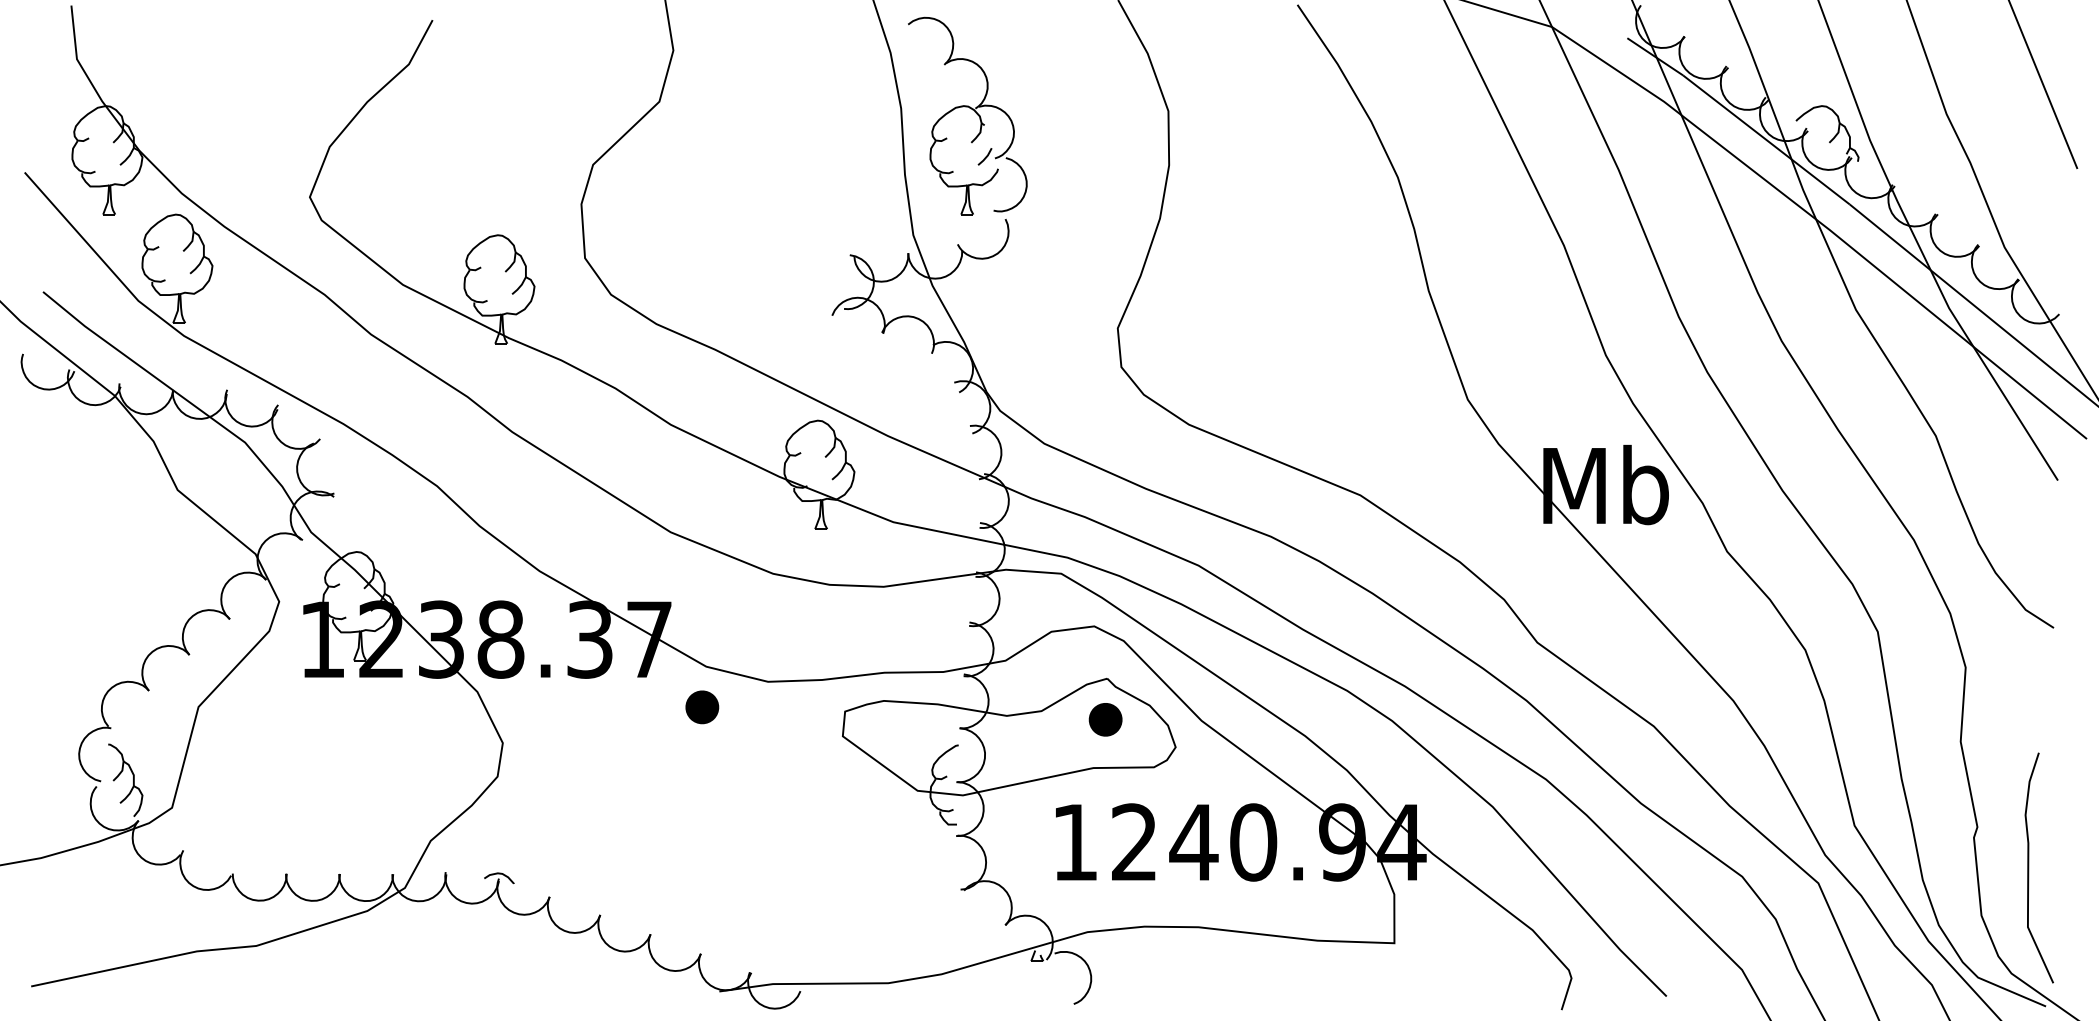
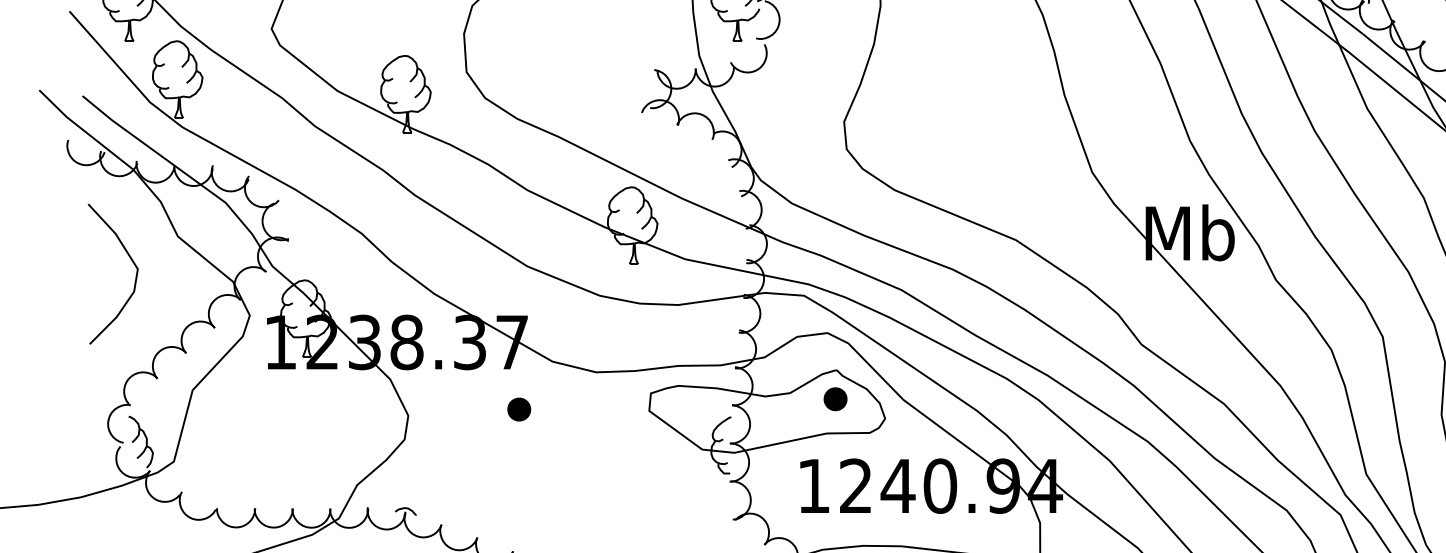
curve: (117, 550) -> (135, 279), added
part: (702, 707) -> (519, 409), moved

